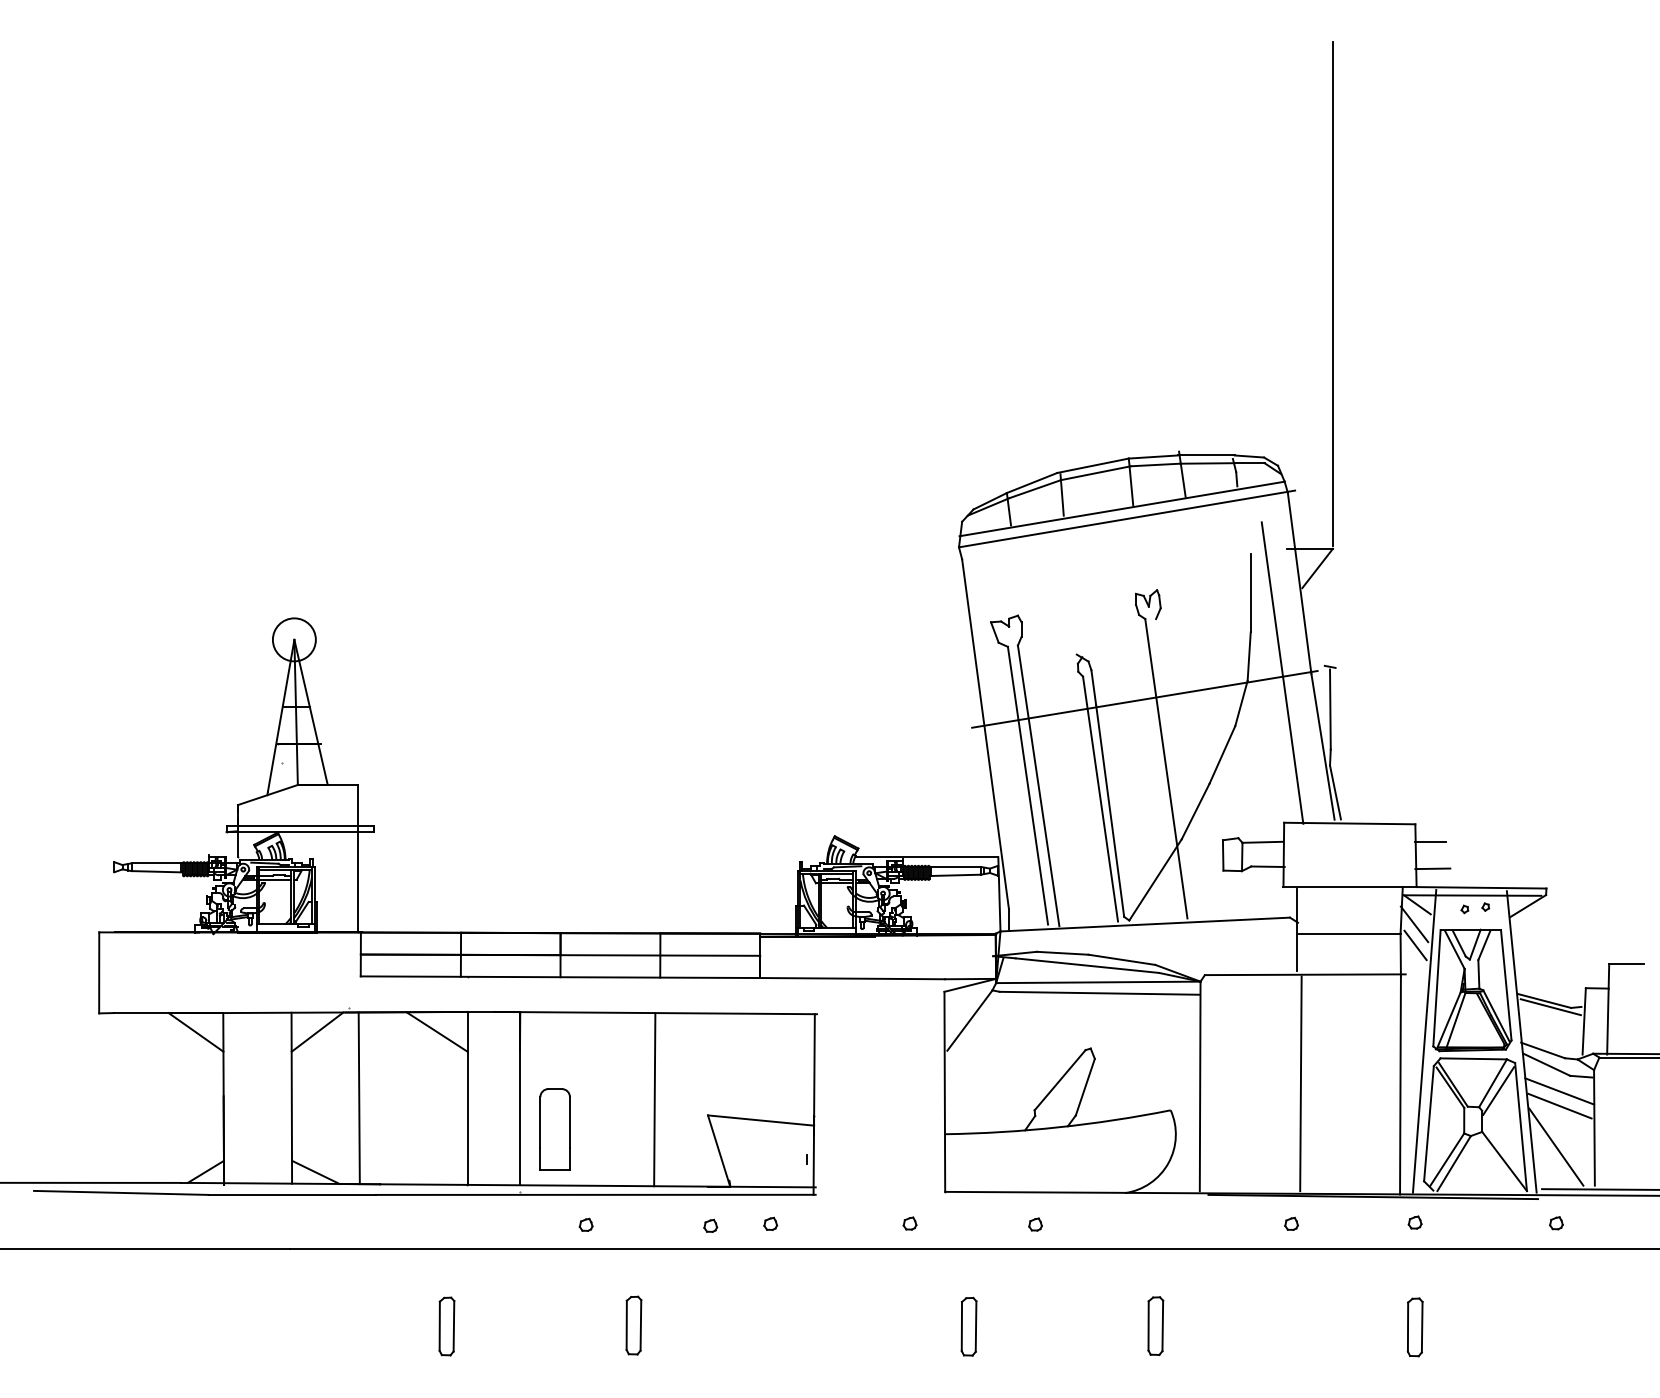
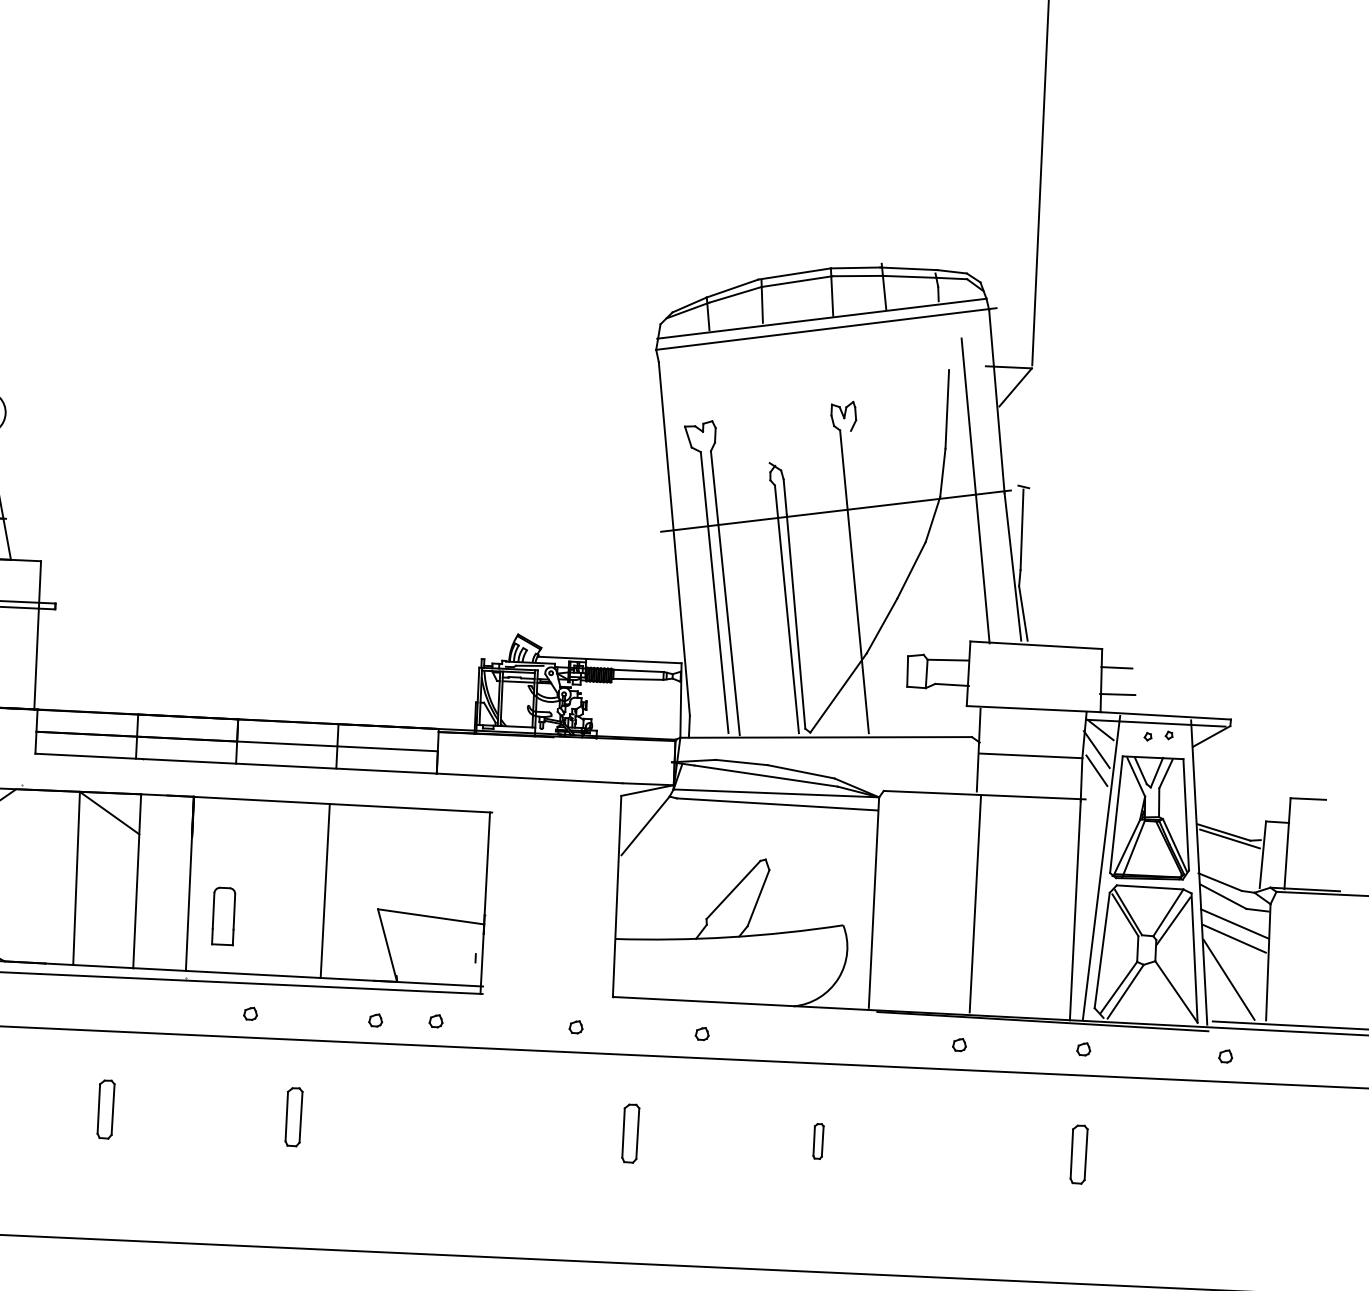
line: (358, 1098) -> (75, 878), moved
part: (554, 1129) -> (223, 916), size x0.7
part: (1155, 1325) -> (818, 1140), size x0.6

